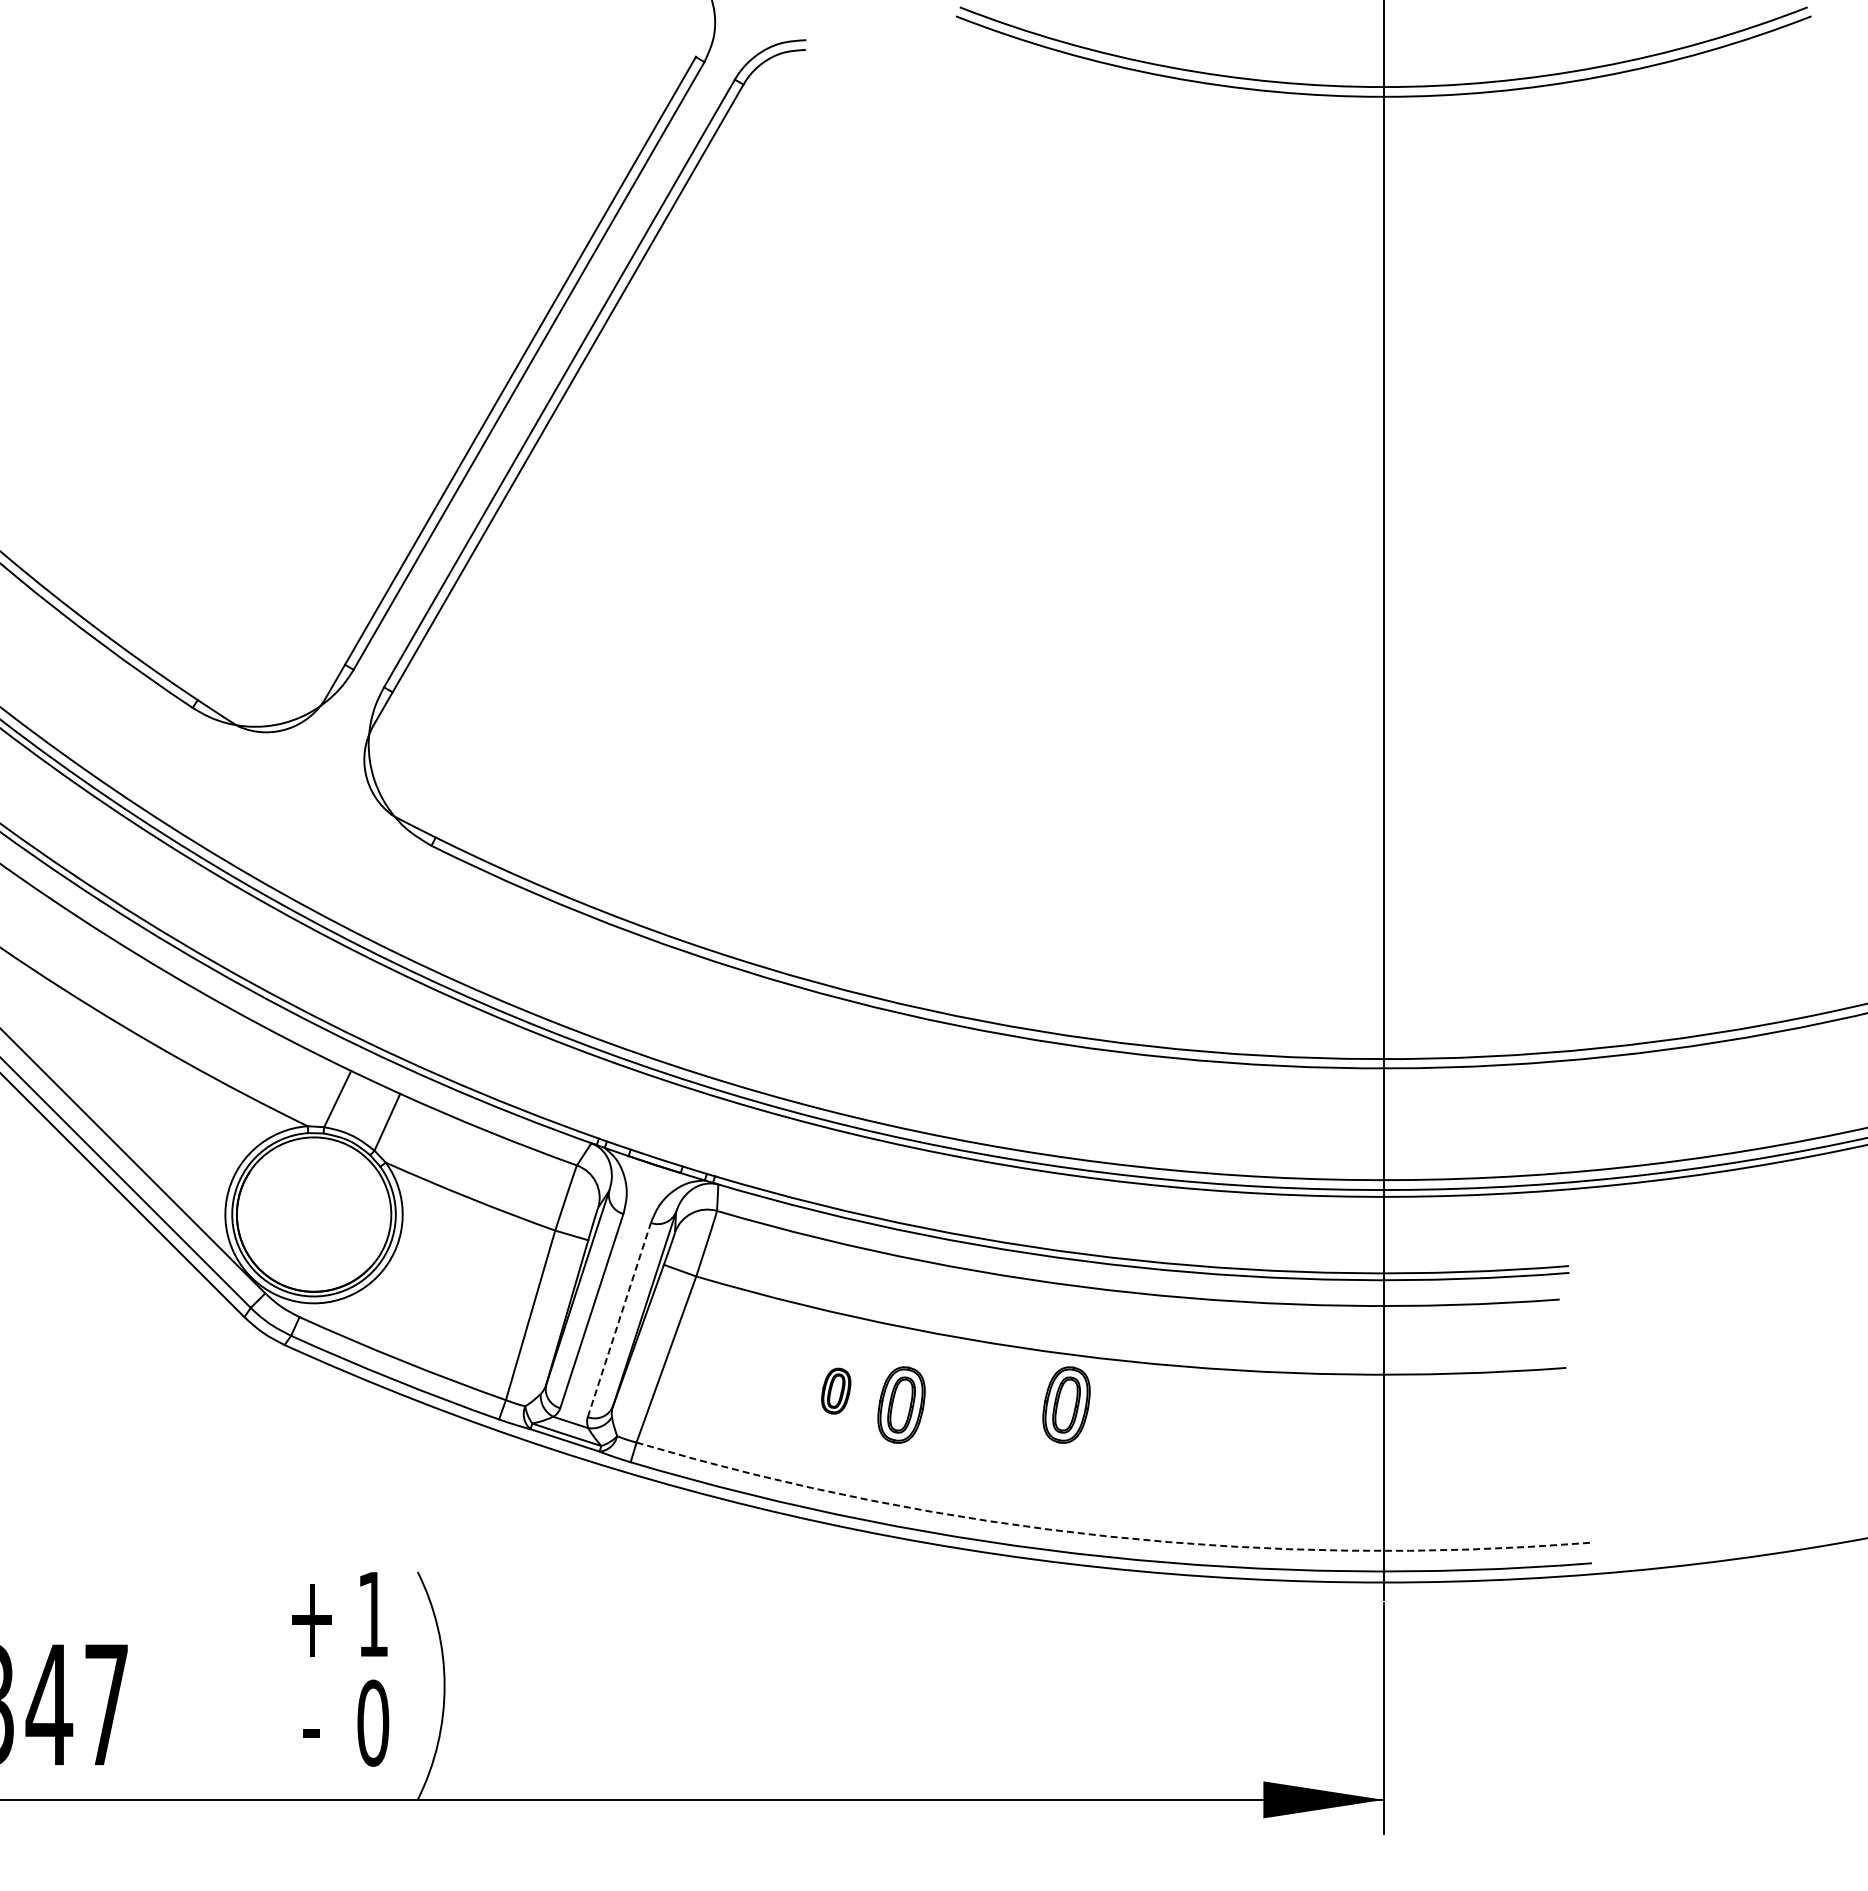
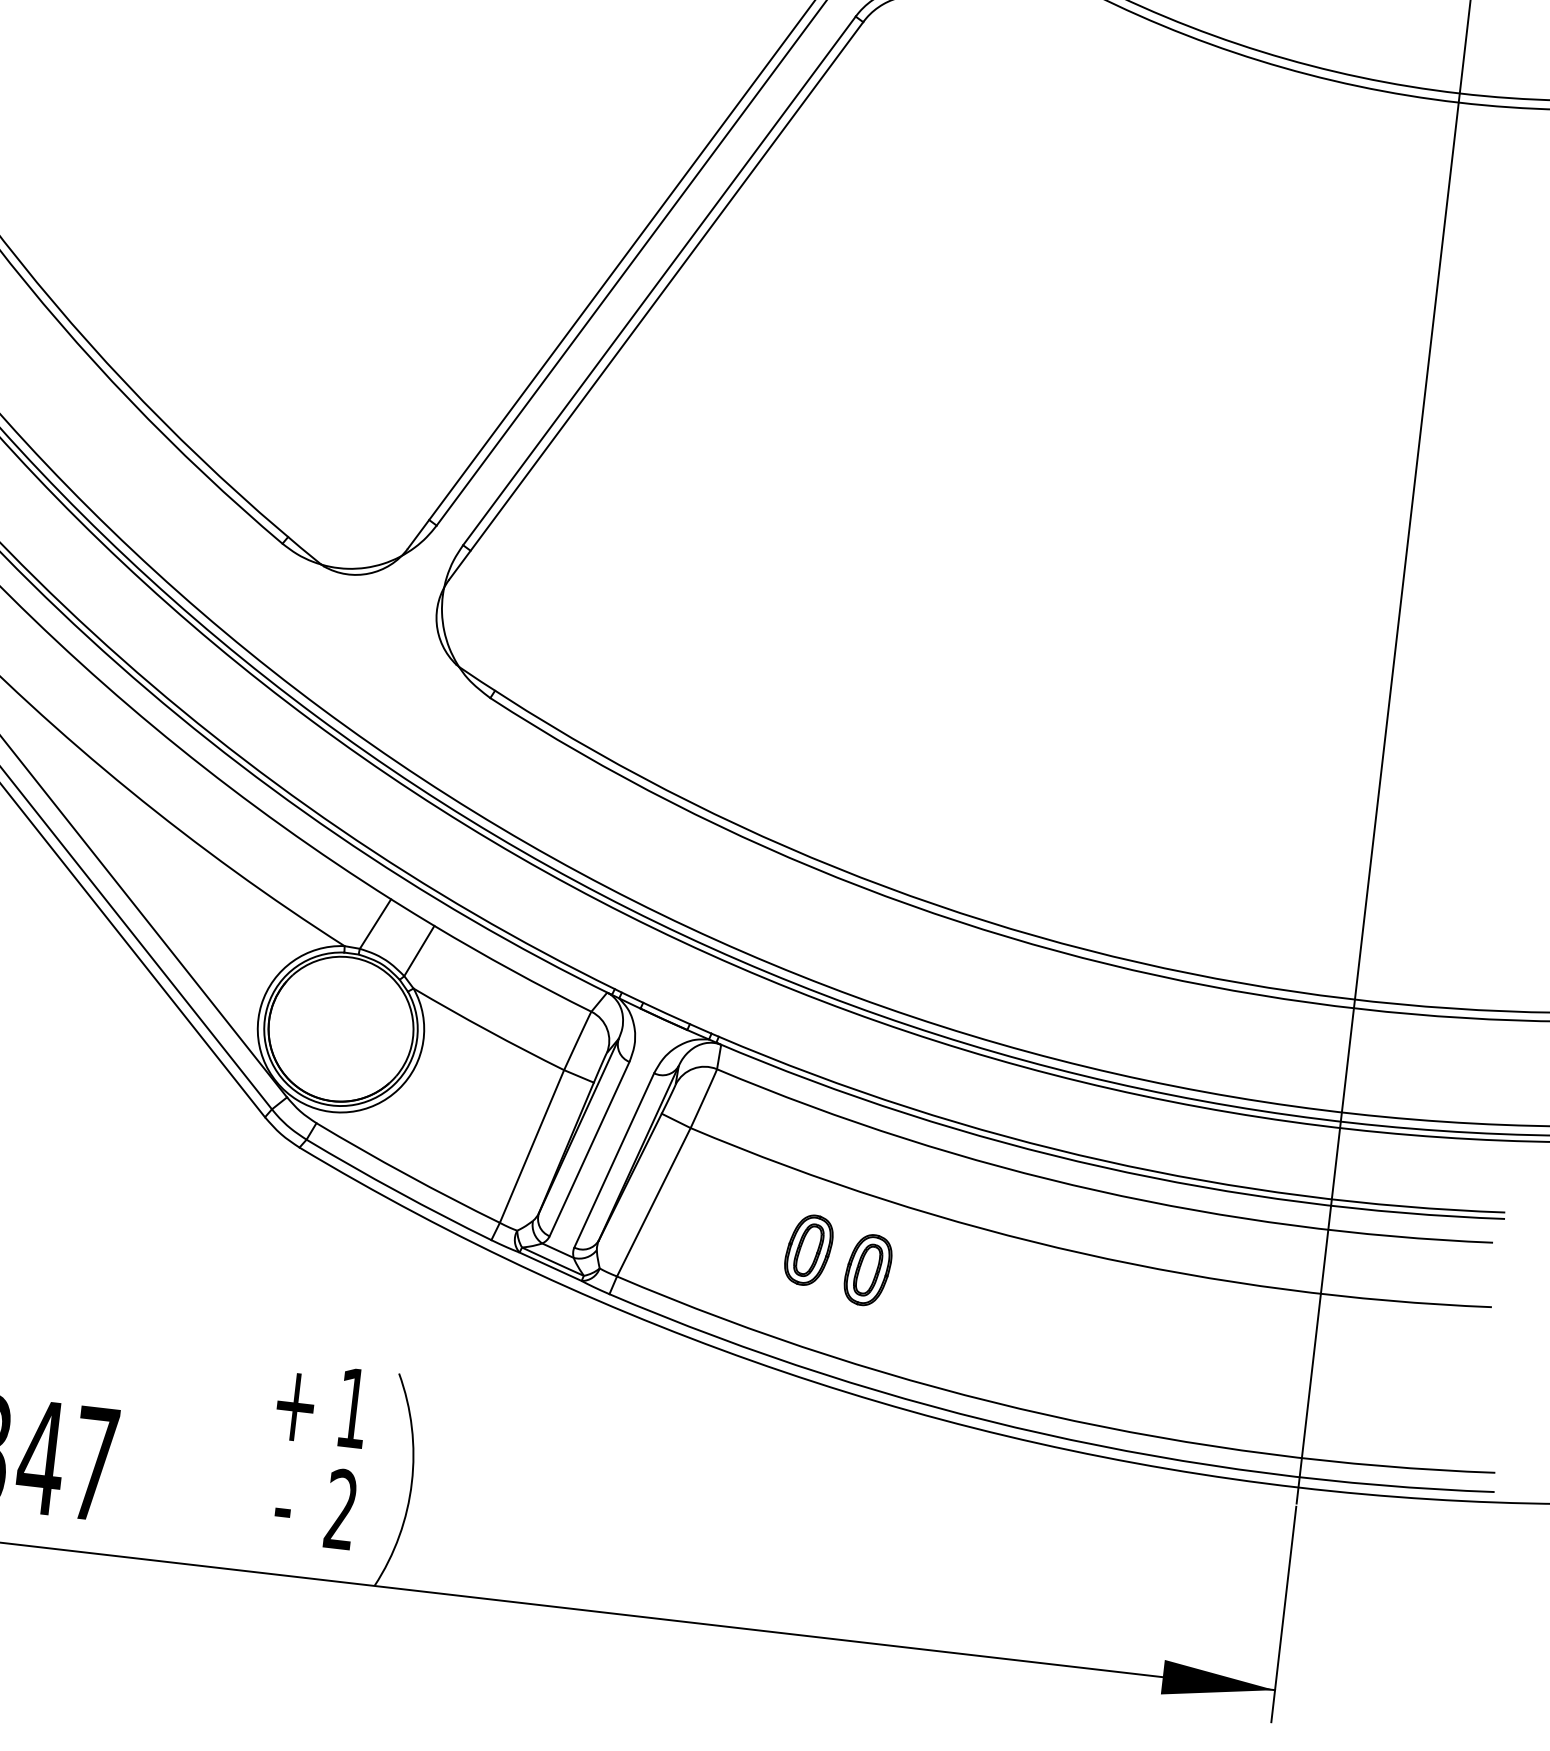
line: (619, 1319) -> (614, 1159), dashed -> solid
part: (835, 1390) -> (808, 1249), size x1.67
part: (1066, 1404) -> (1021, 1287), removed
arc: (1108, 1536) -> (1046, 1414), dashed -> solid
text: (373, 1722) -> (341, 1509), 0 -> 2

